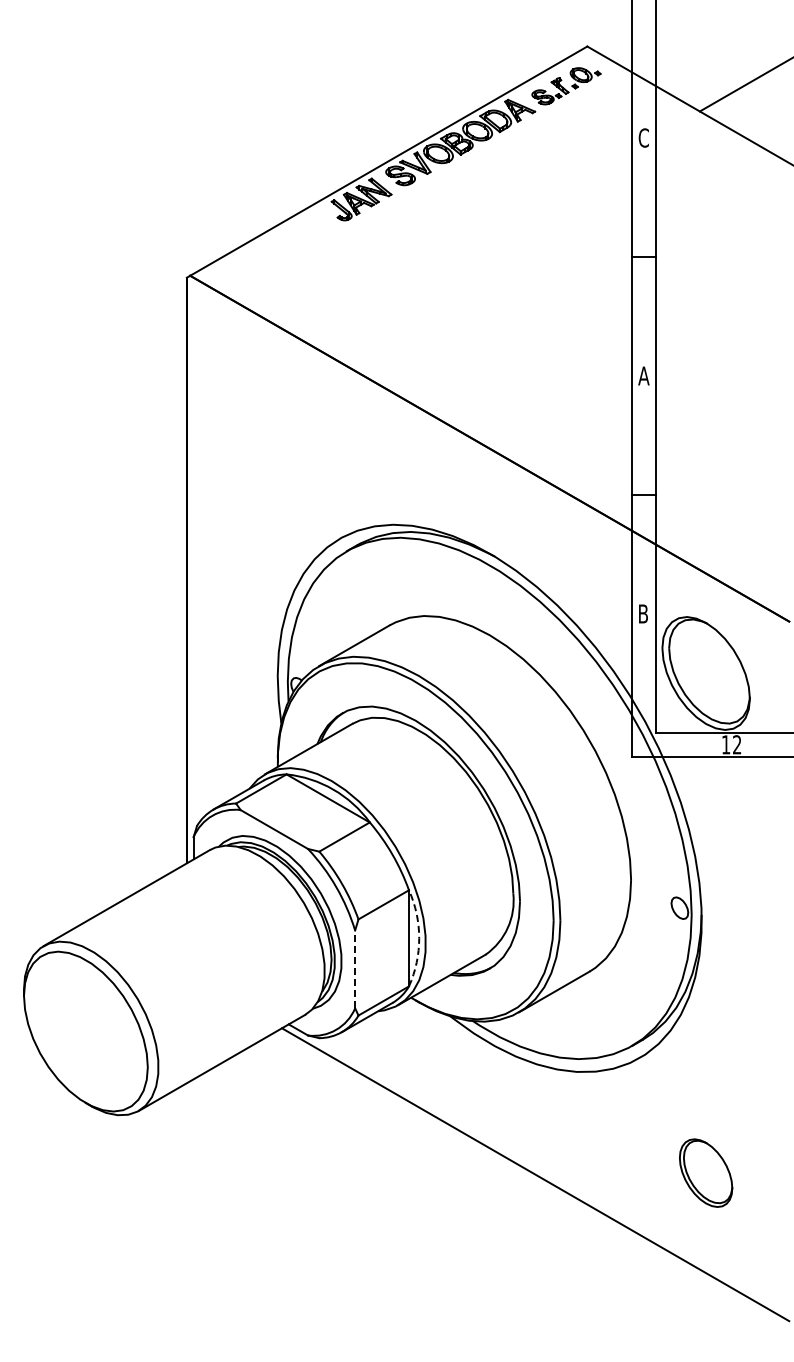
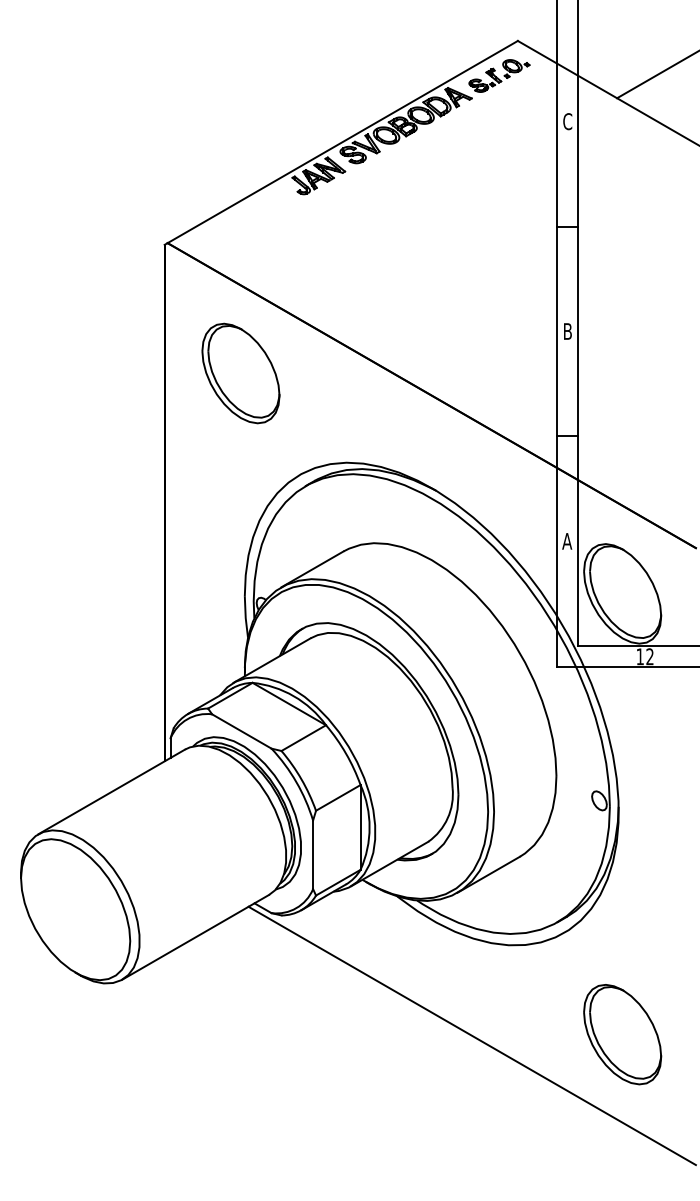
text: (643, 375) -> (567, 331), A -> B
part: (272, 423) -> (240, 373), added
text: (642, 613) -> (566, 540), B -> A
arc: (419, 938) -> (369, 827), dashed -> solid
line: (355, 969) -> (313, 854), dashed -> solid
part: (705, 1172) -> (622, 1033), size x1.67

